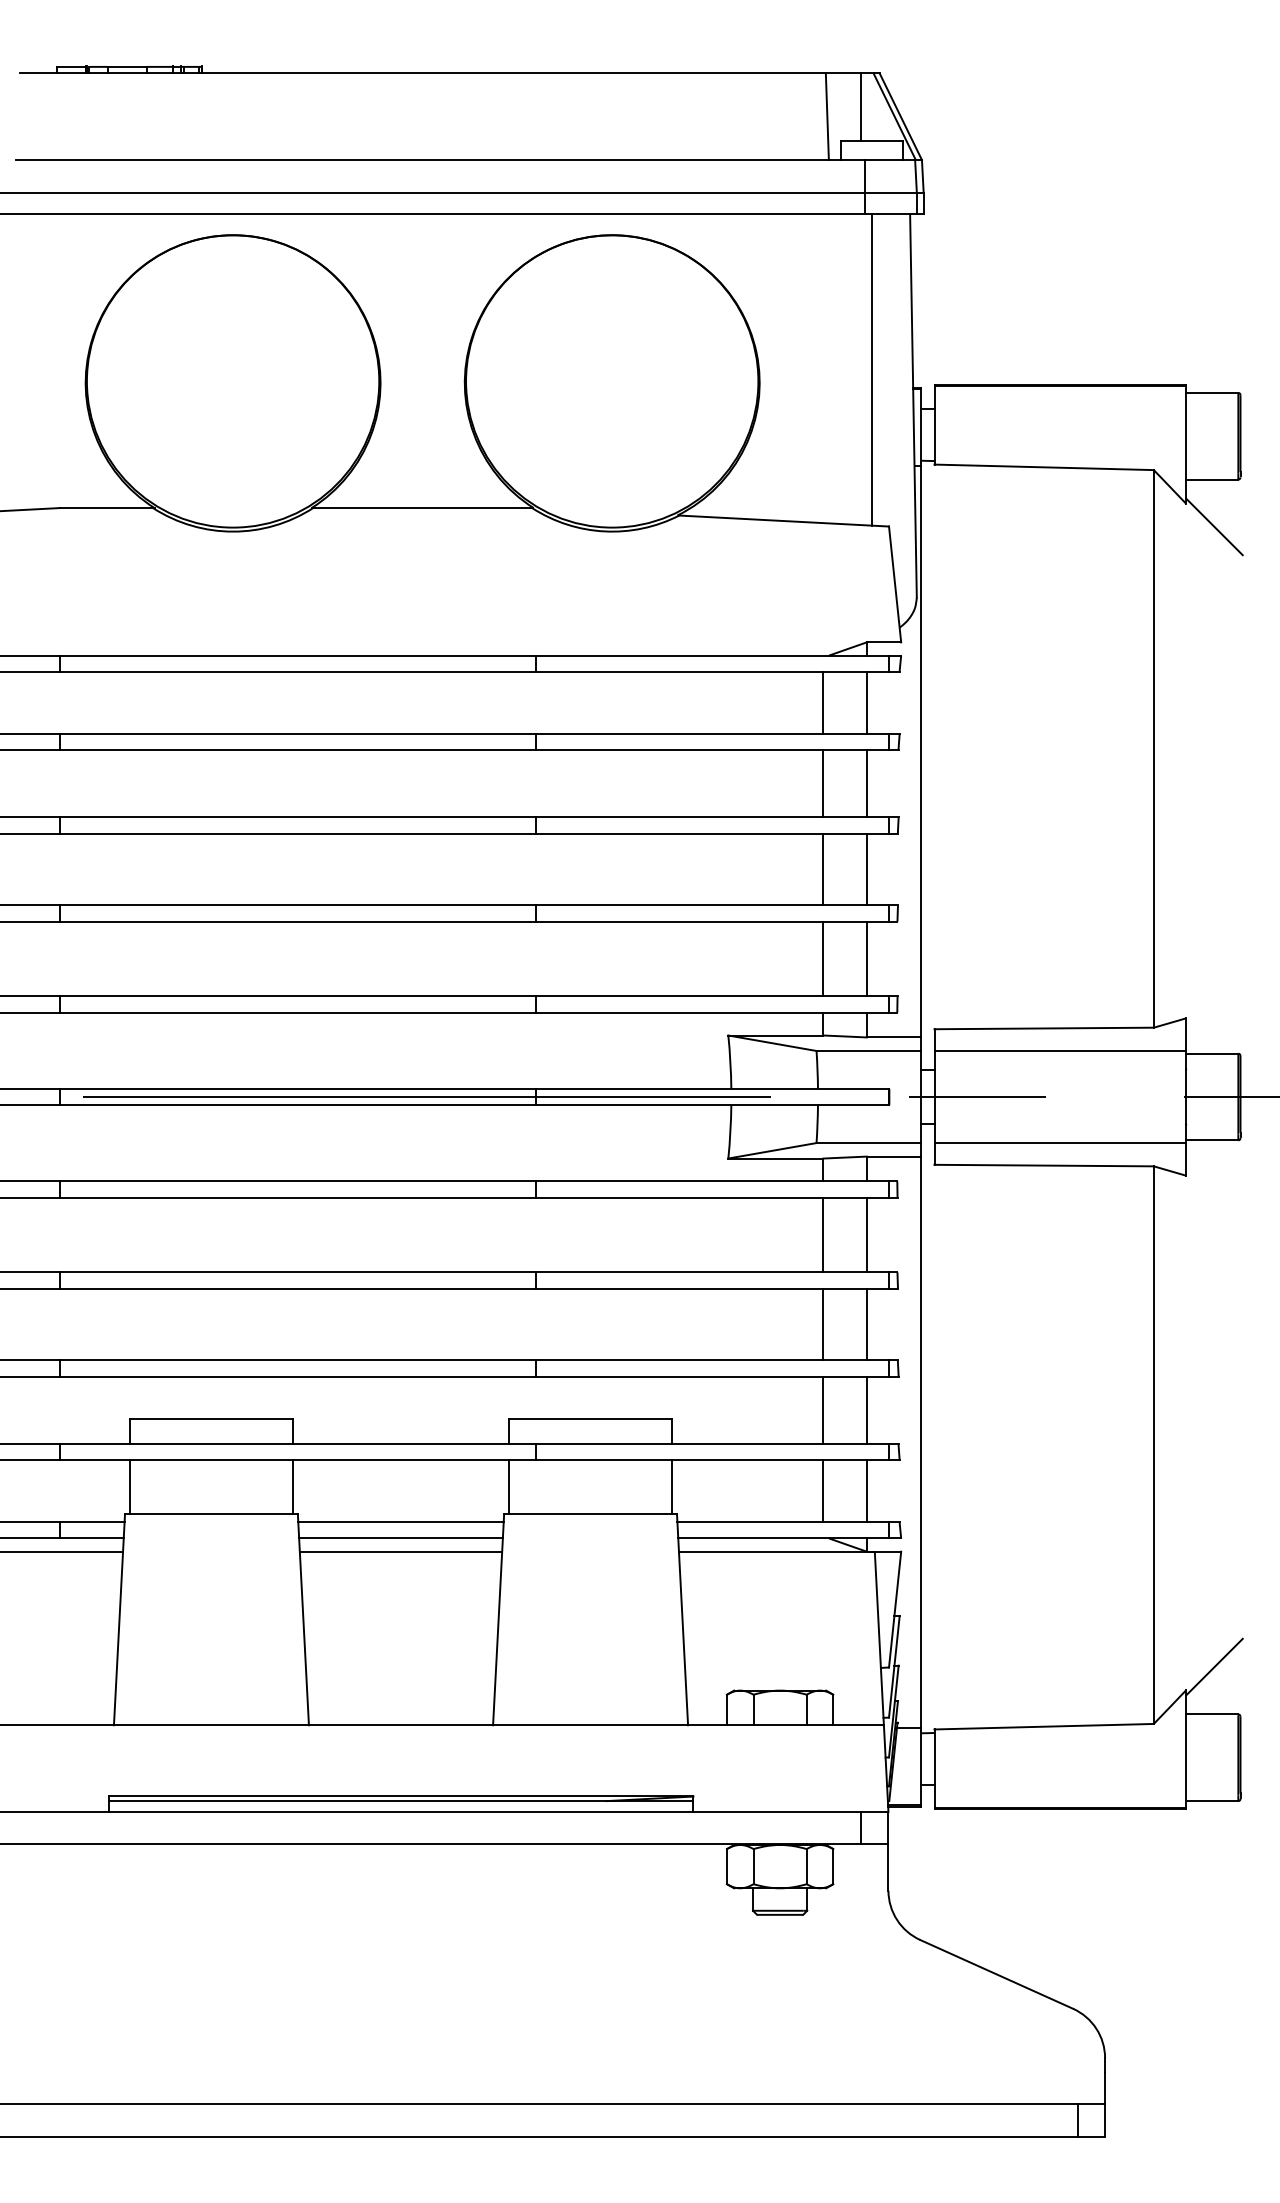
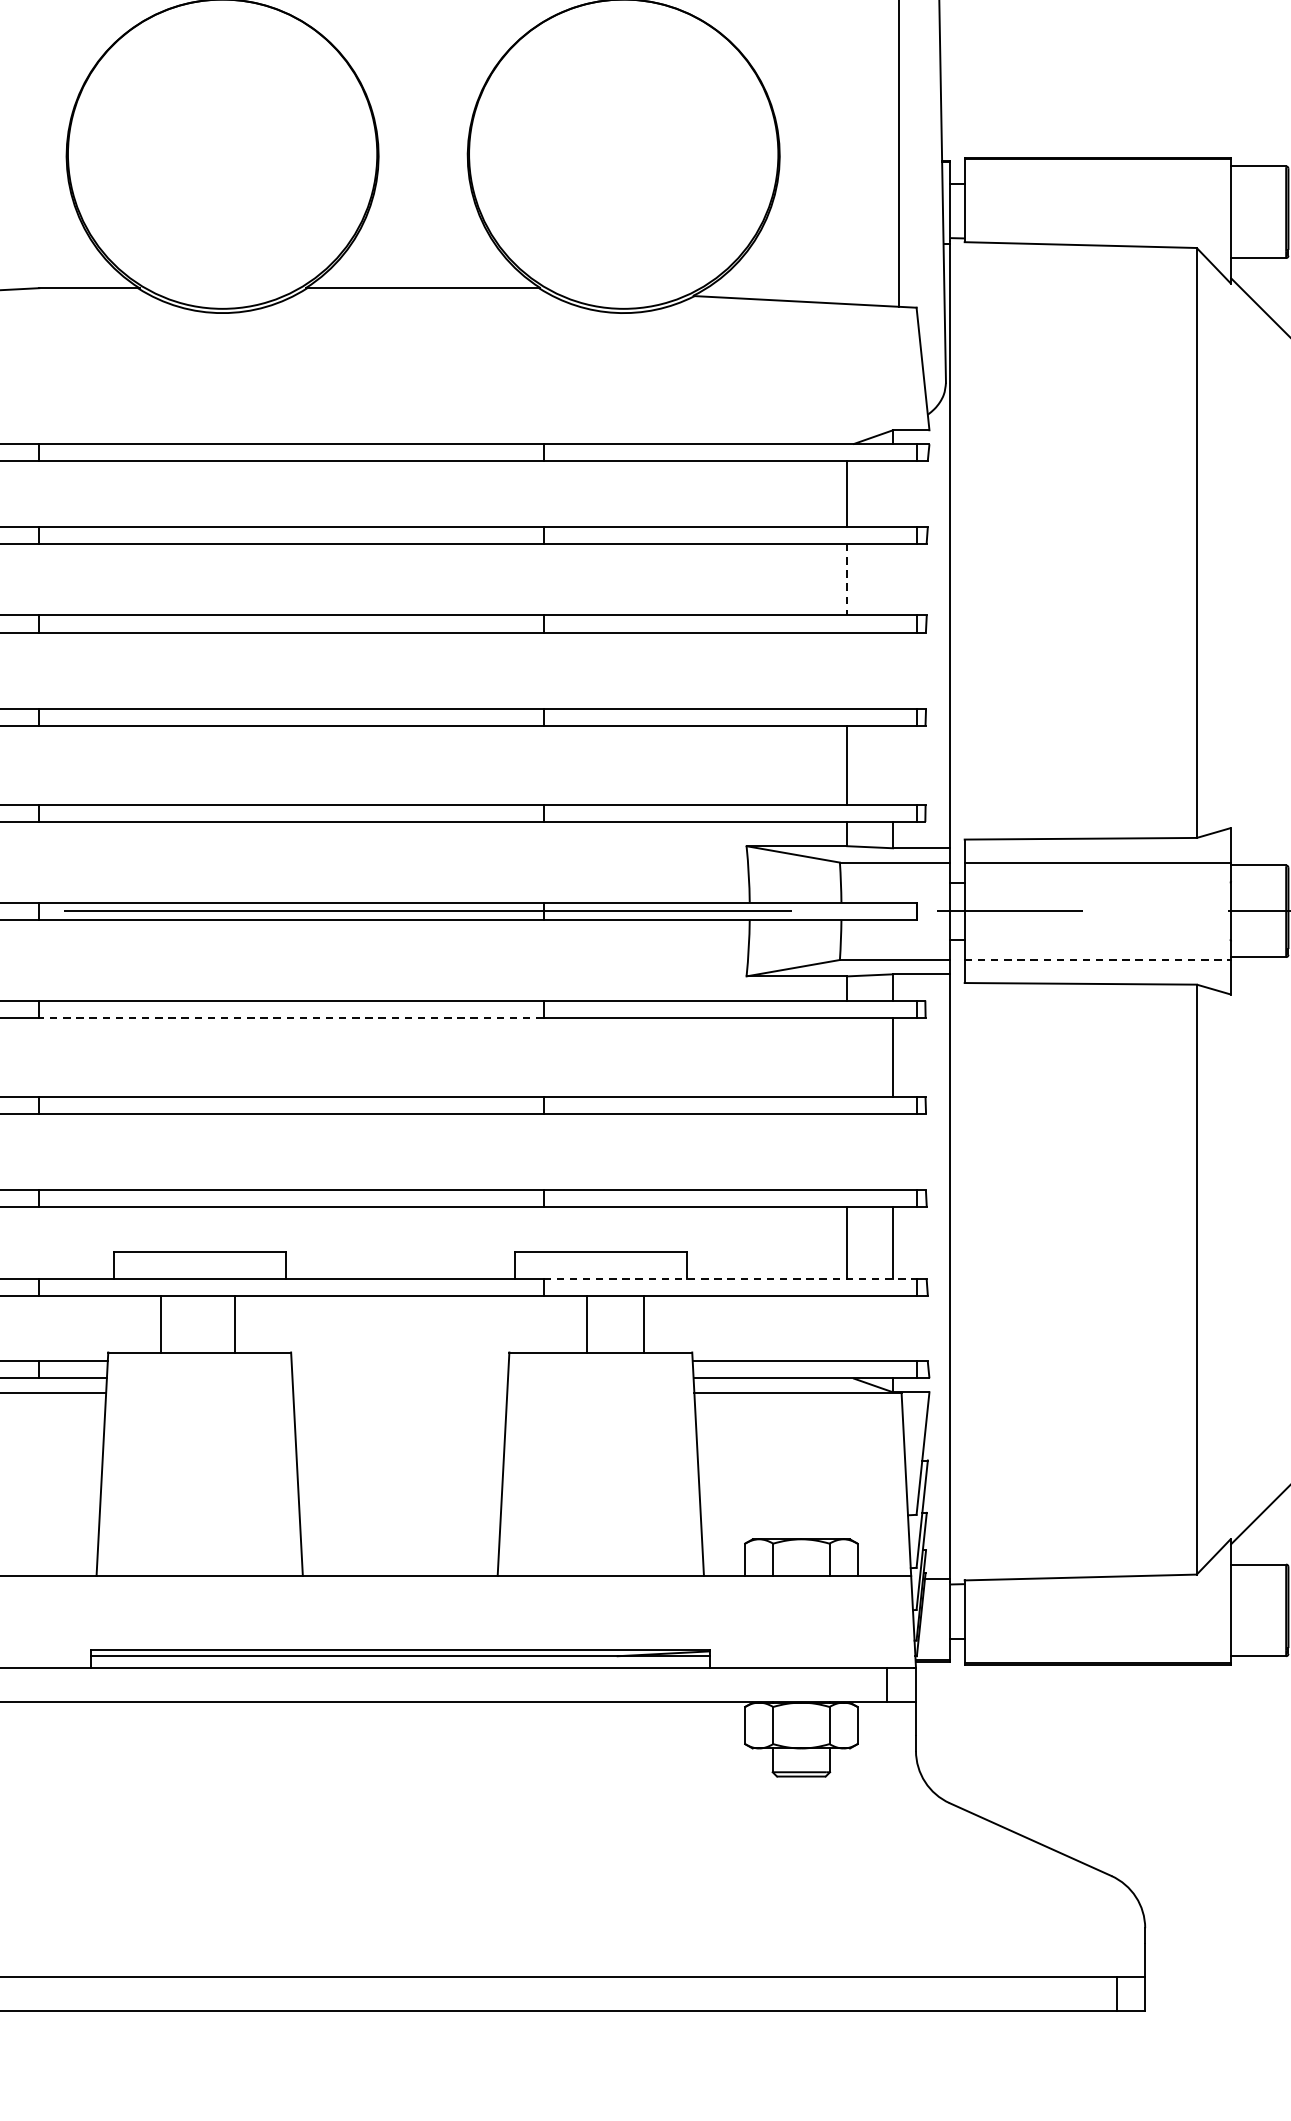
line: (866, 702) -> (892, 493), removed
line: (823, 783) -> (847, 579), solid -> dashed
line: (866, 783) -> (892, 579), removed
line: (823, 869) -> (847, 670), removed
line: (866, 869) -> (892, 670), removed
line: (866, 958) -> (892, 764), removed
line: (1060, 1143) -> (1098, 960), solid -> dashed
line: (297, 1197) -> (290, 1017), solid -> dashed
line: (823, 1234) -> (847, 1056), removed
line: (823, 1324) -> (847, 1151), removed
line: (866, 1324) -> (892, 1151), removed
line: (713, 1444) -> (730, 1278), solid -> dashed
line: (130, 1487) -> (161, 1324), moved
line: (292, 1487) -> (234, 1324), moved
line: (509, 1487) -> (586, 1324), moved
line: (671, 1487) -> (644, 1324), moved
line: (823, 1491) -> (847, 1328), removed
line: (866, 1491) -> (892, 1328), removed
line: (400, 1522) -> (399, 1361), removed
line: (400, 1538) -> (399, 1378), removed
line: (400, 1551) -> (399, 1392), removed

